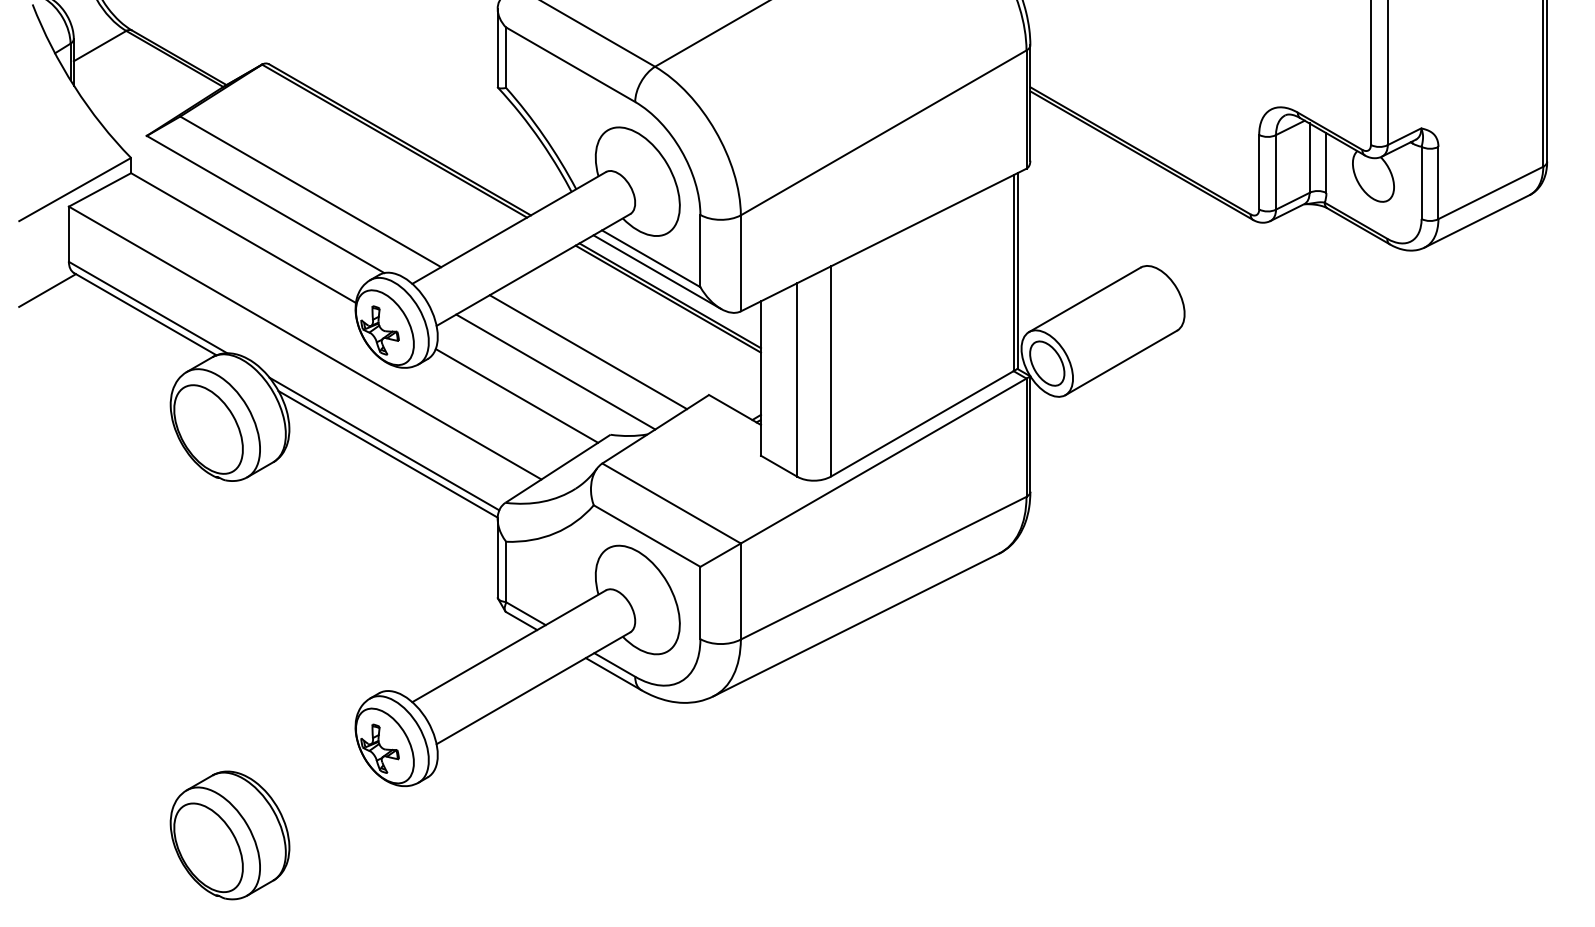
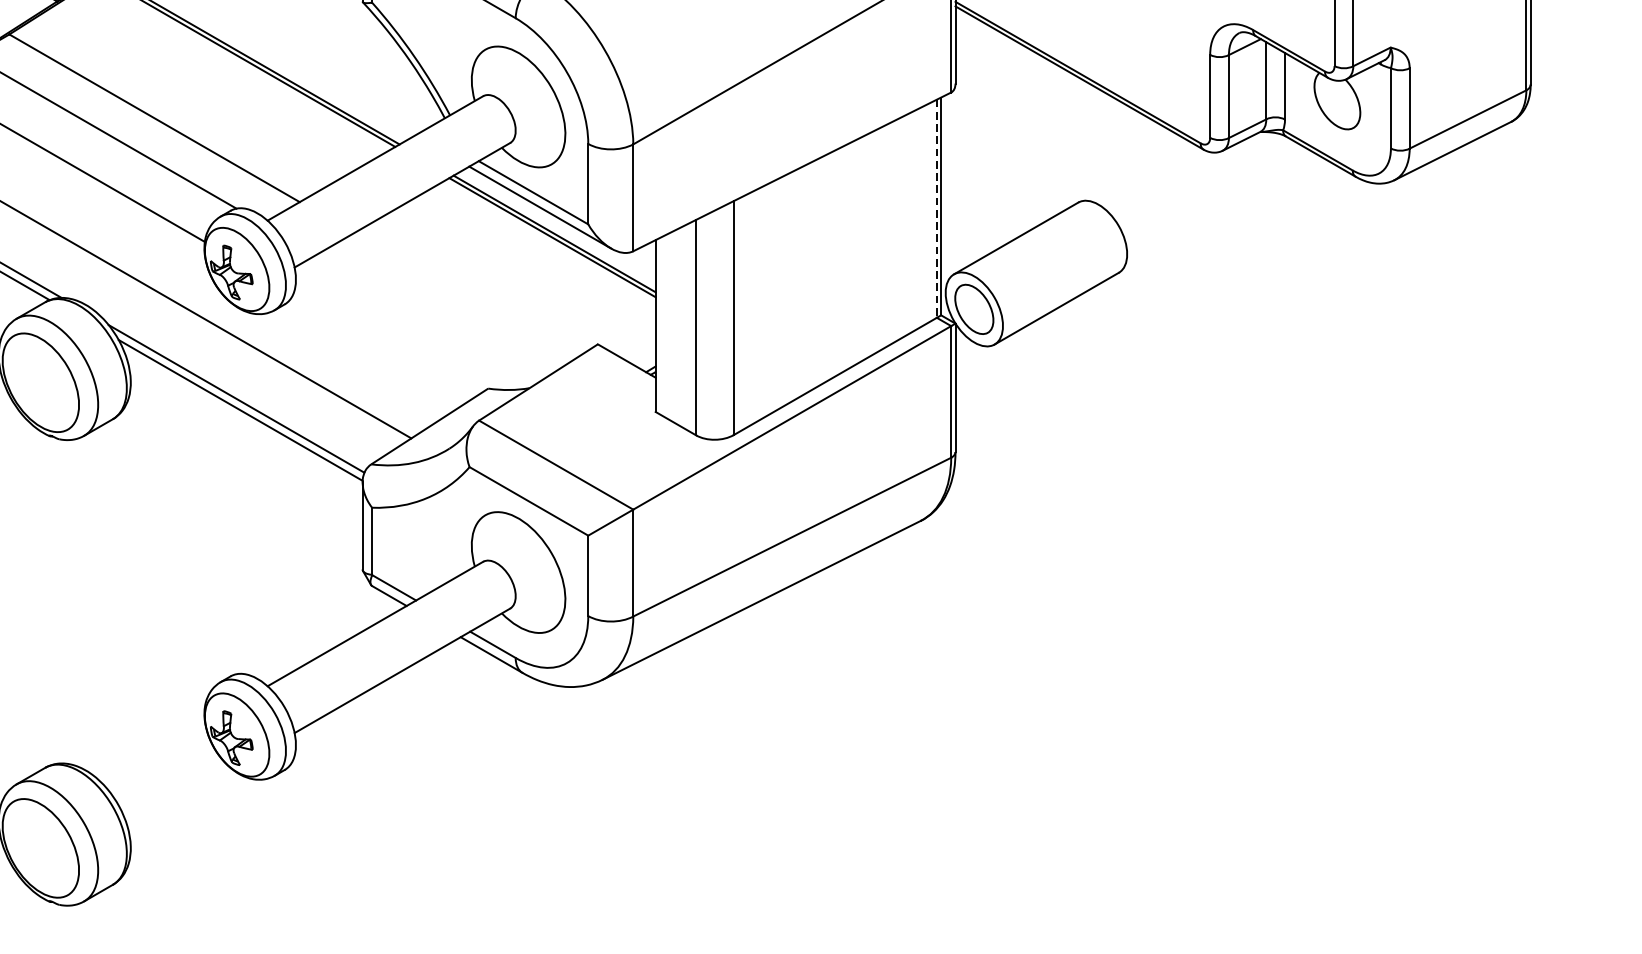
line: (1013, 273) -> (936, 209), solid -> dashed
line: (588, 352) -> (463, 297), removed
line: (555, 371) -> (426, 318), removed
line: (516, 395) -> (383, 344), removed

